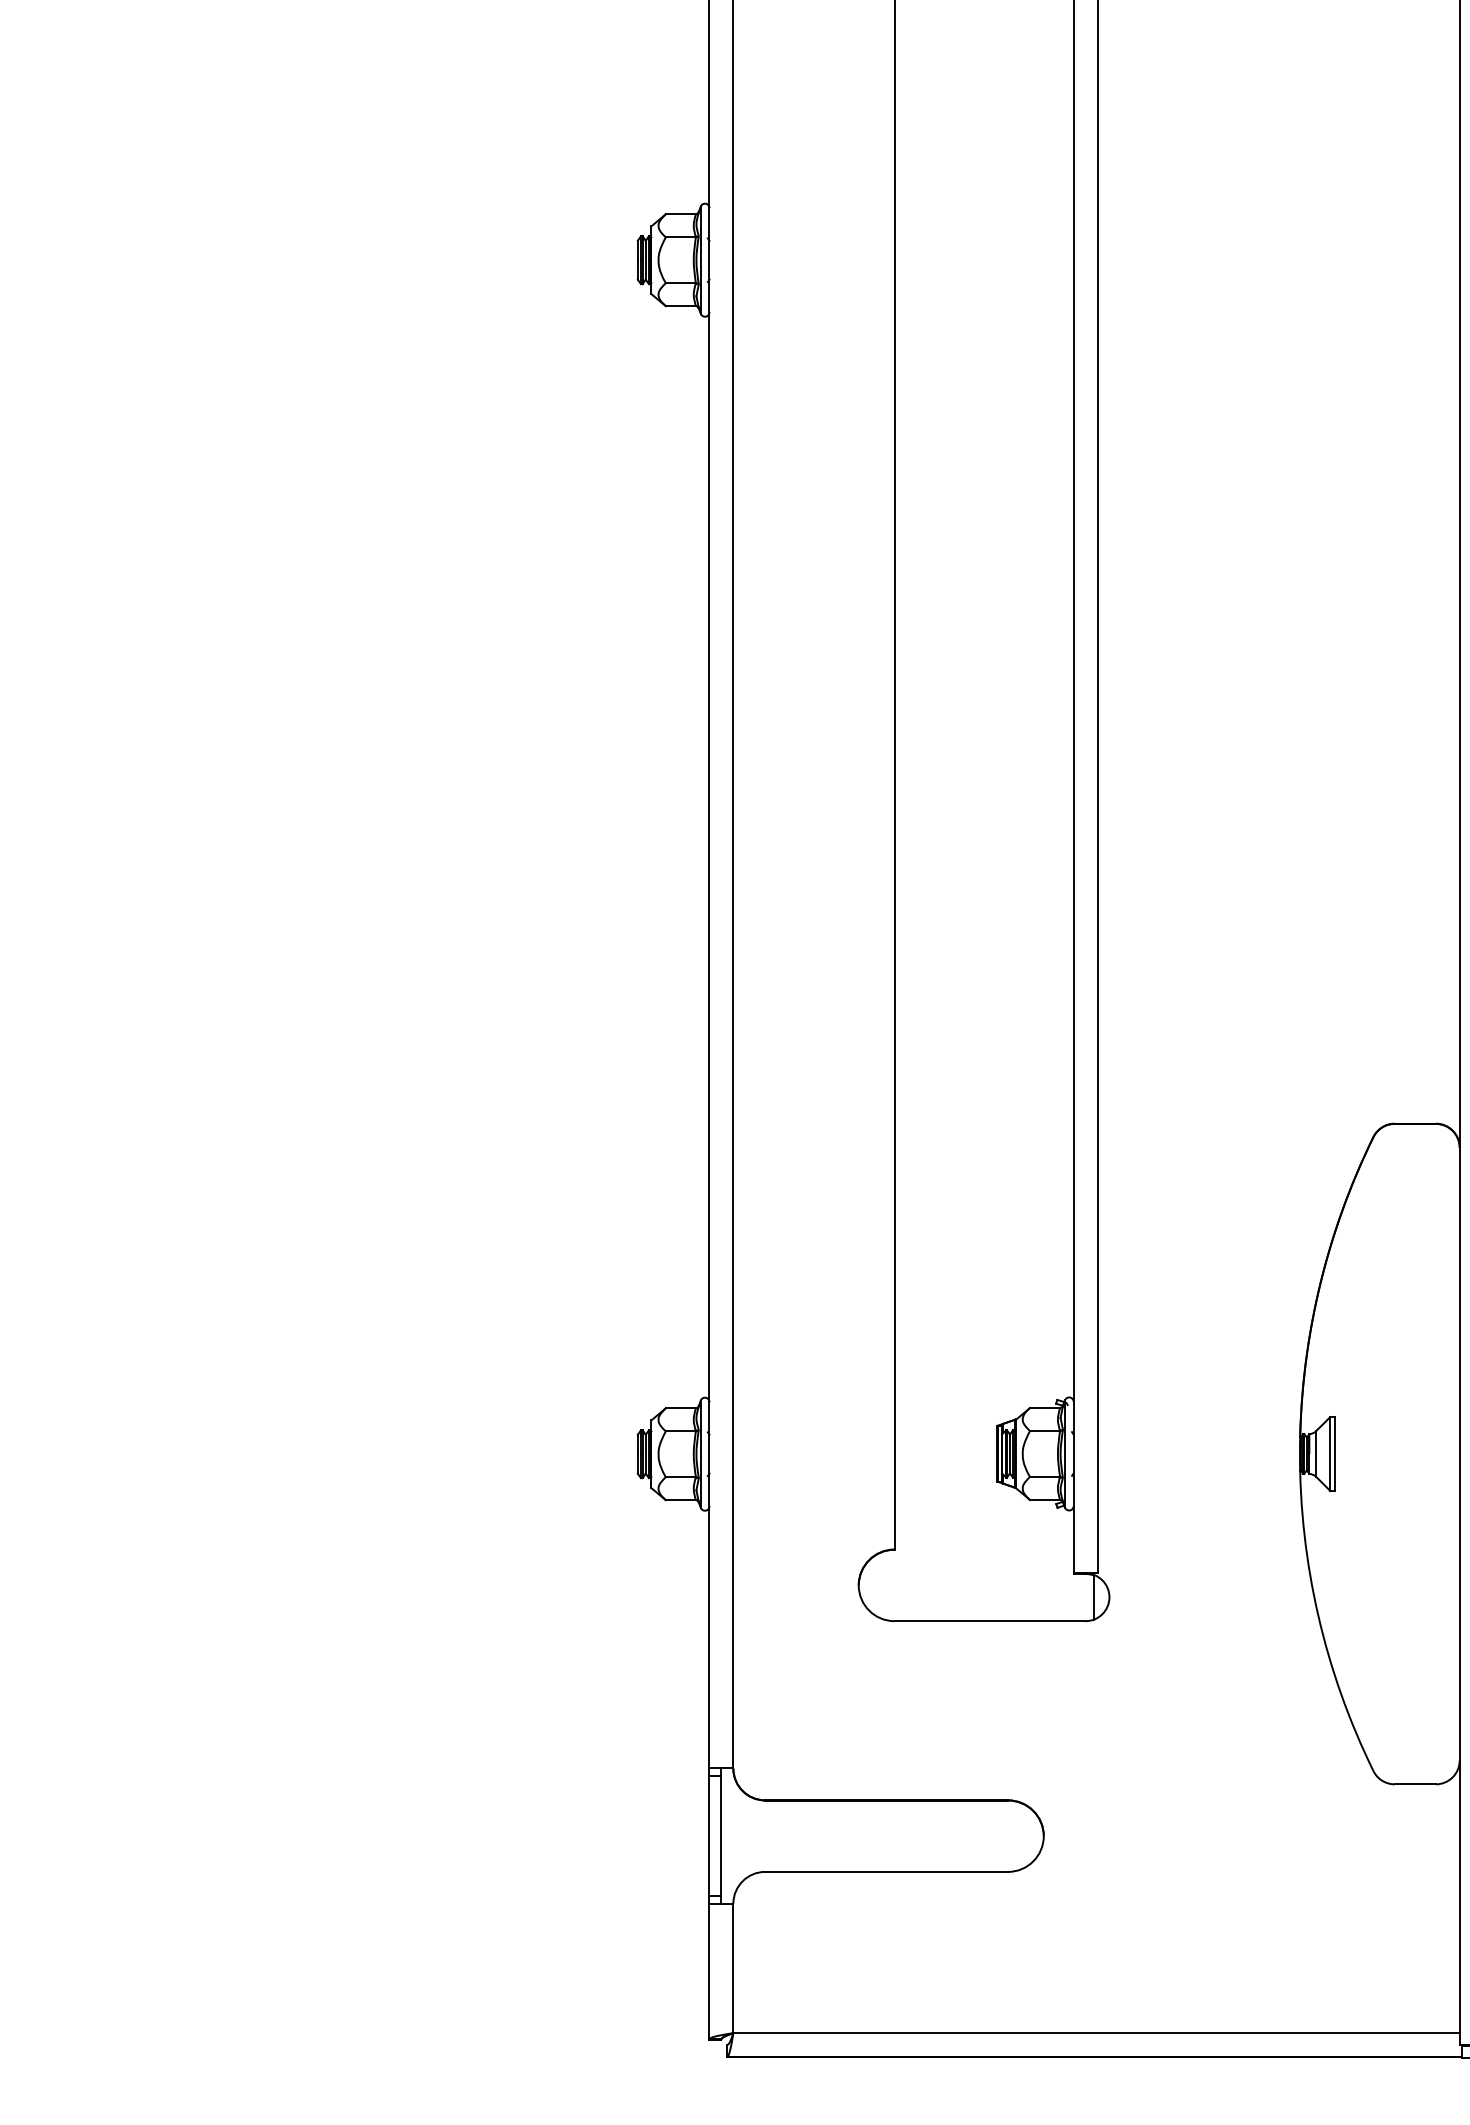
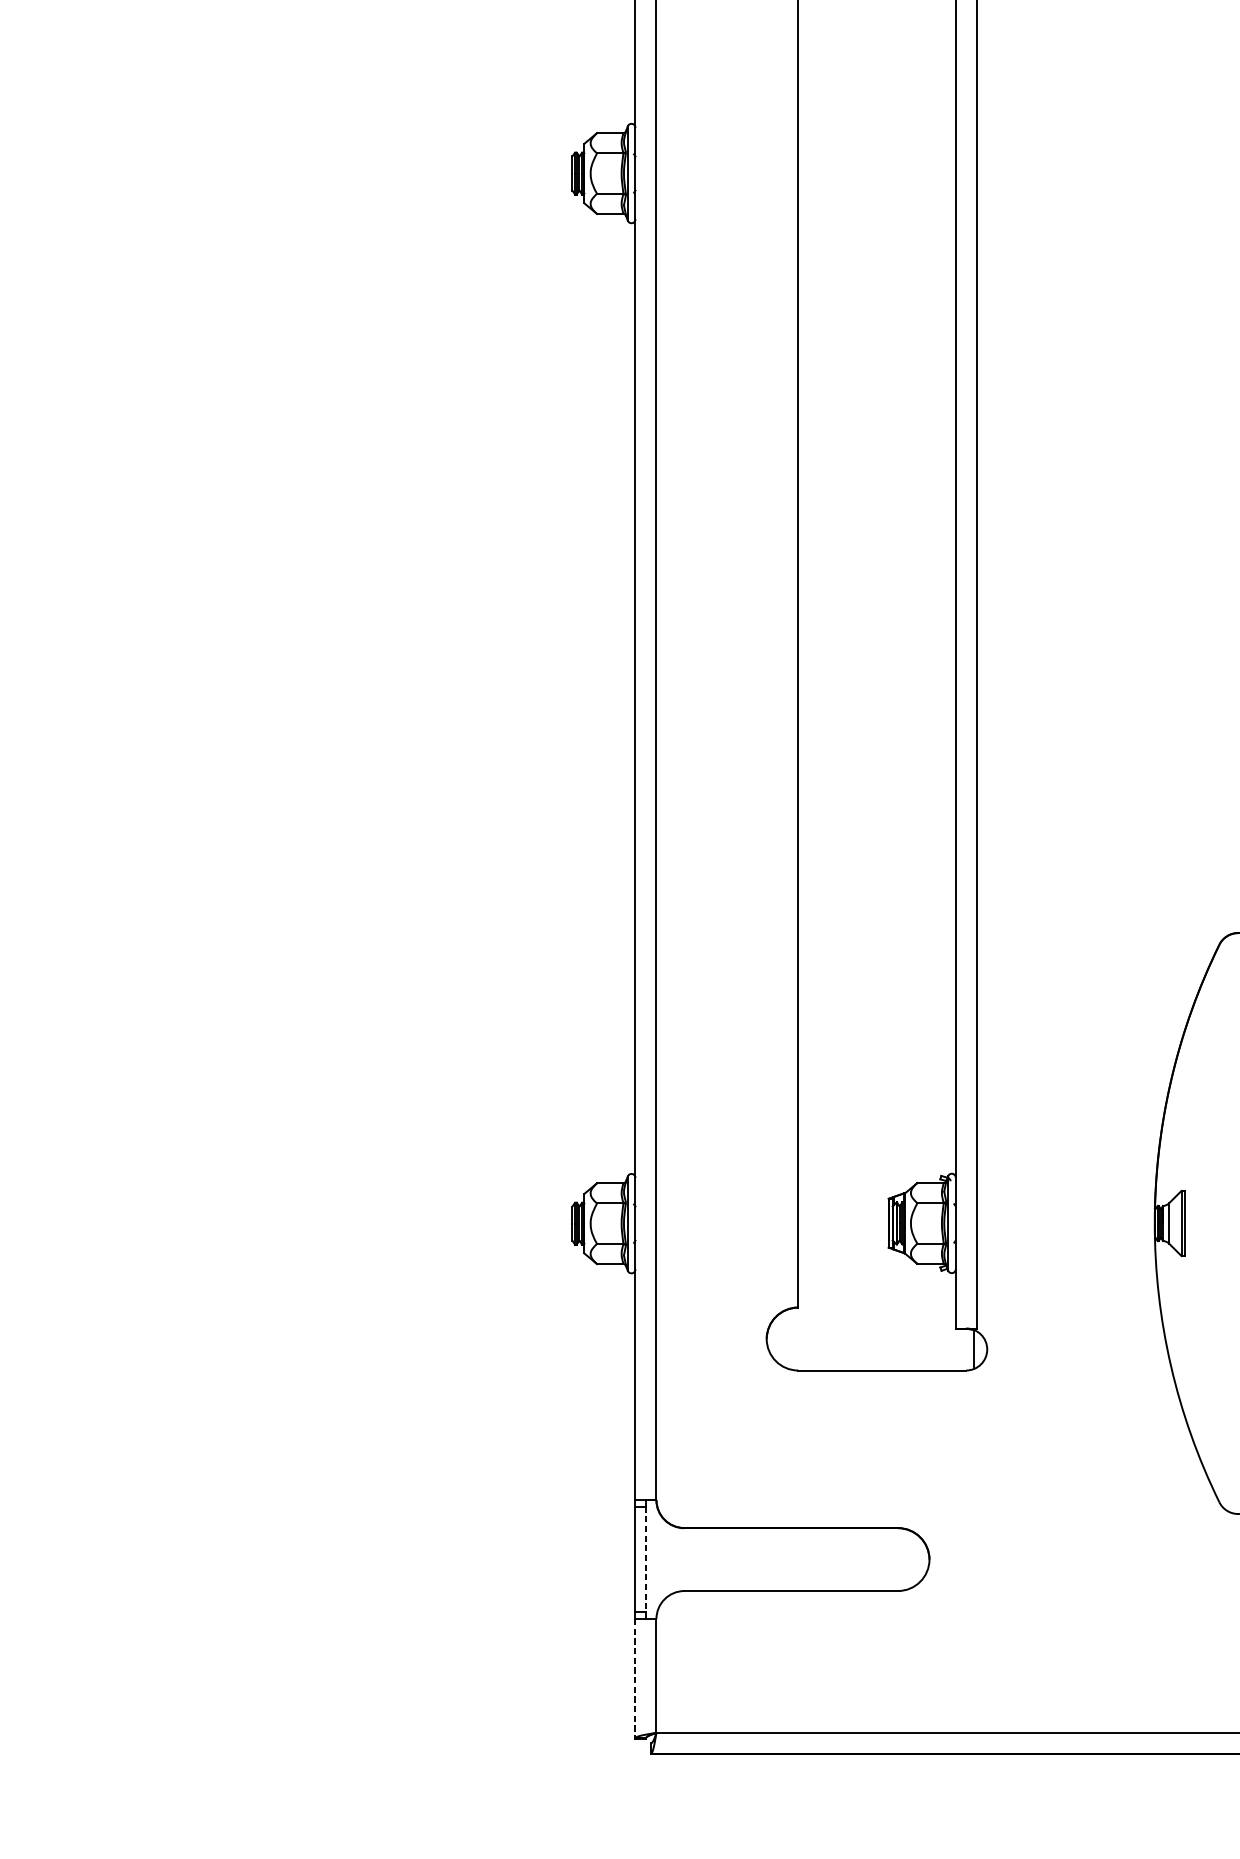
line: (721, 1836) -> (646, 1559), solid -> dashed
line: (709, 1971) -> (635, 1678), solid -> dashed

